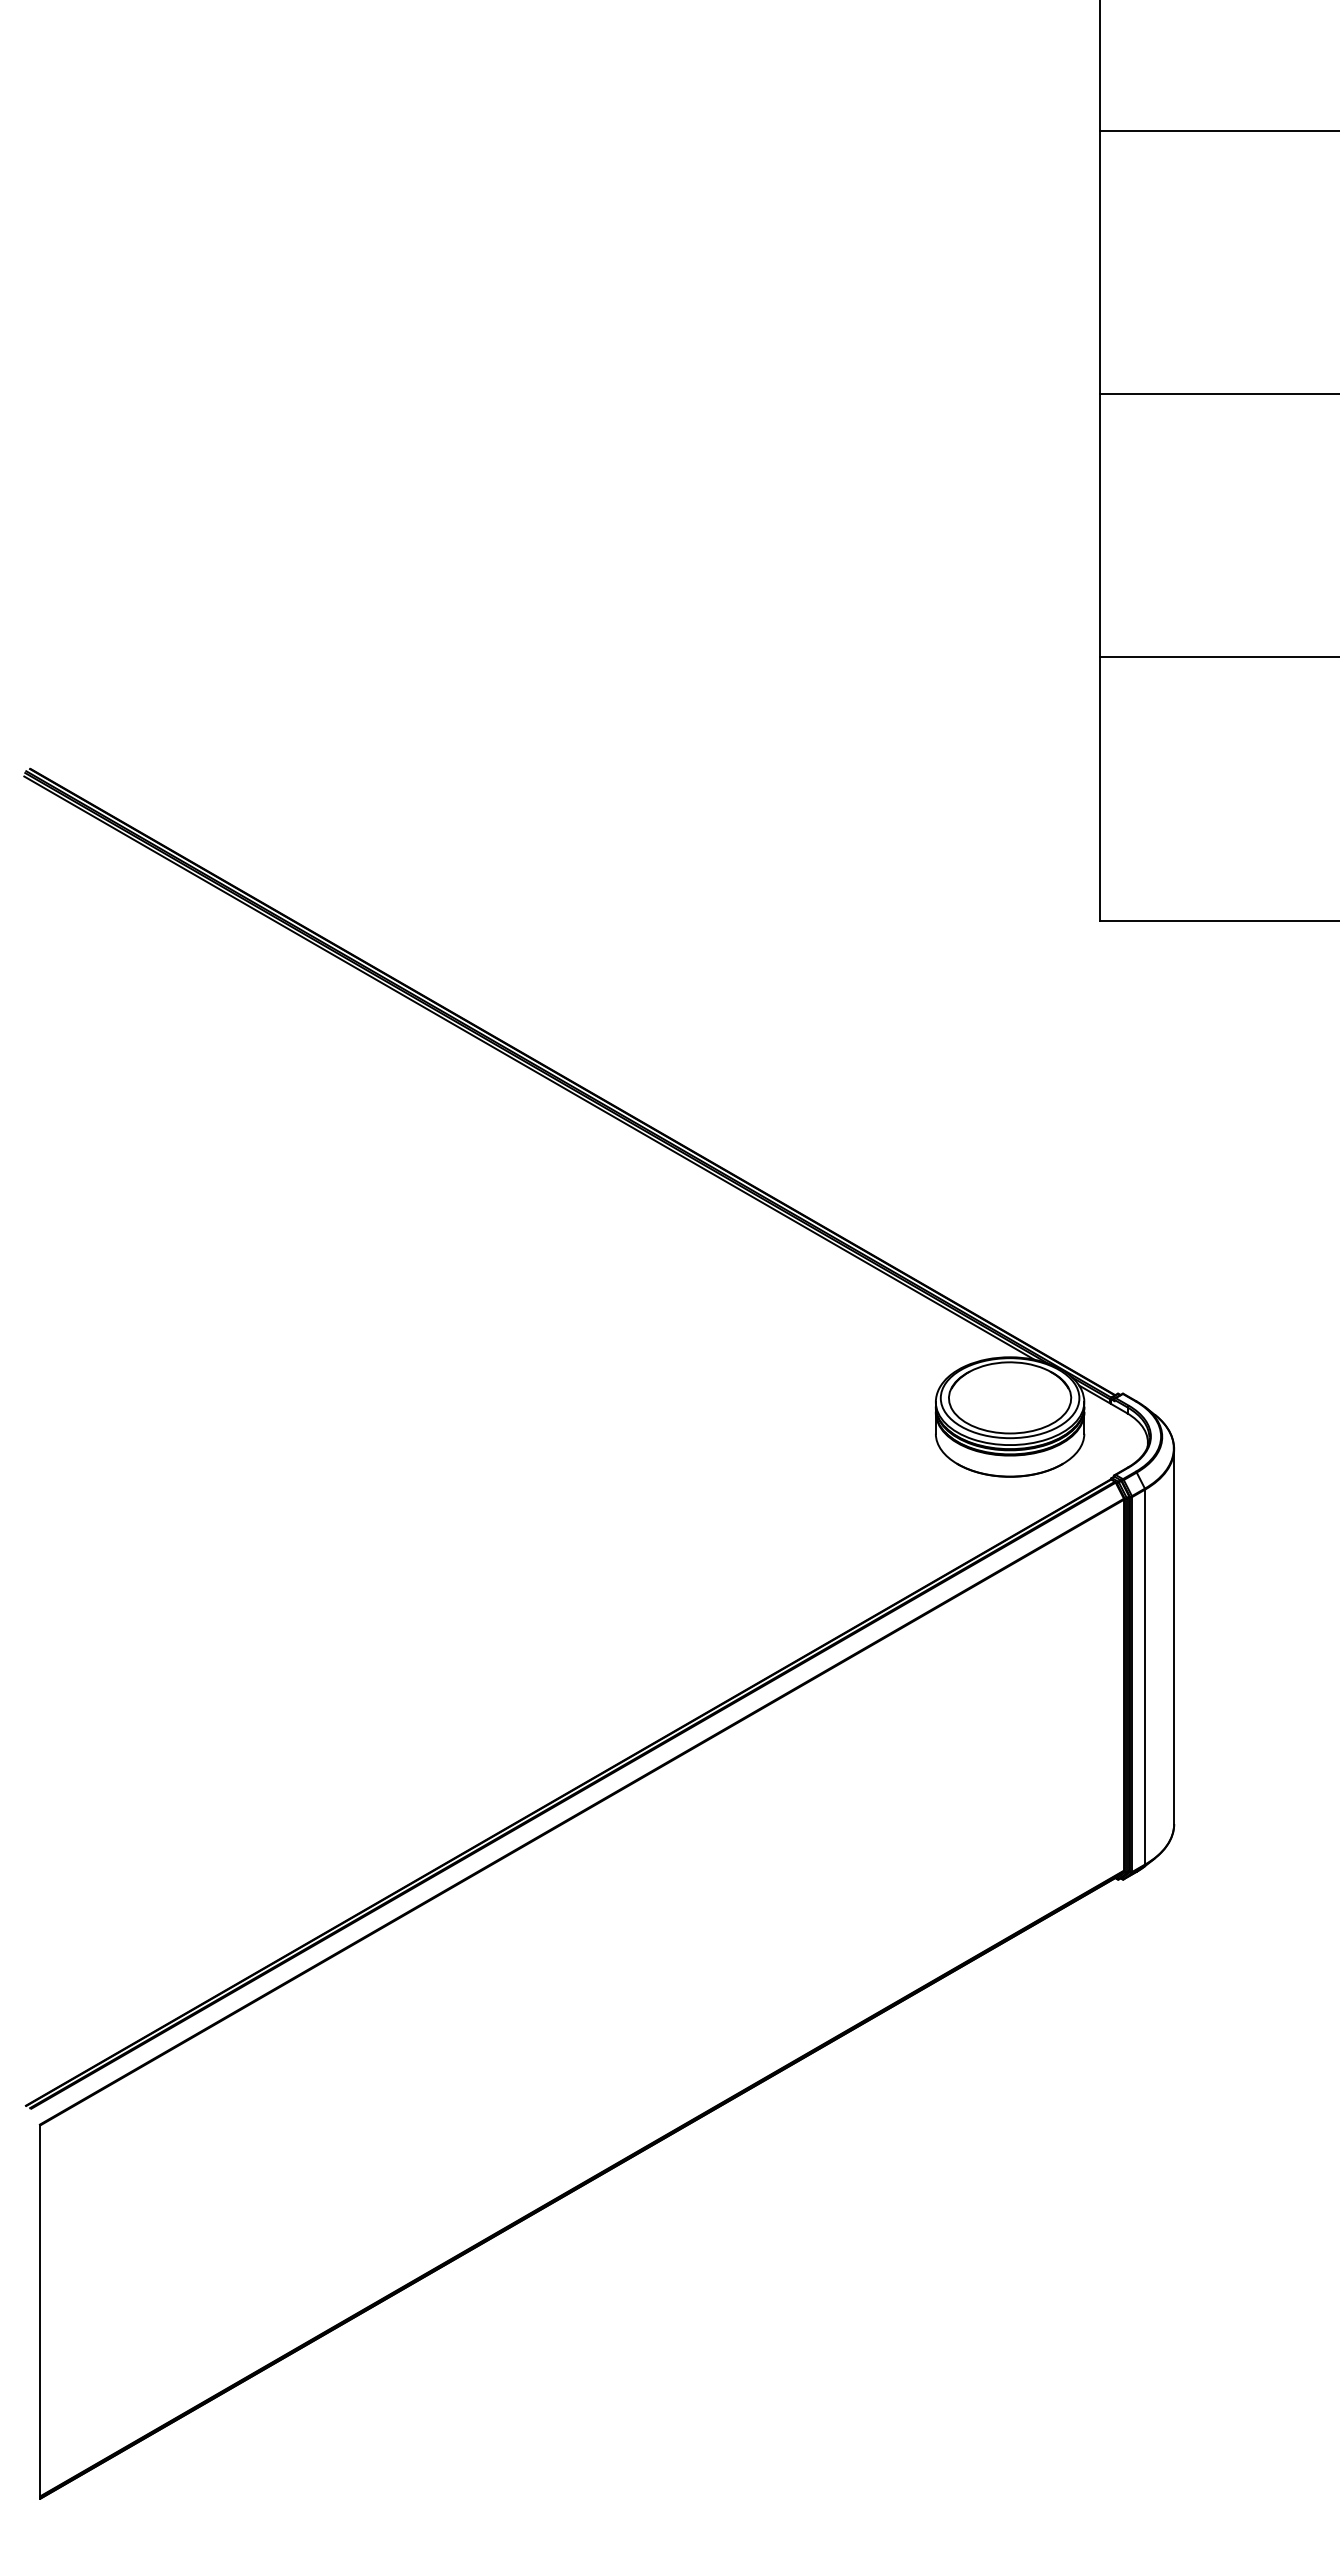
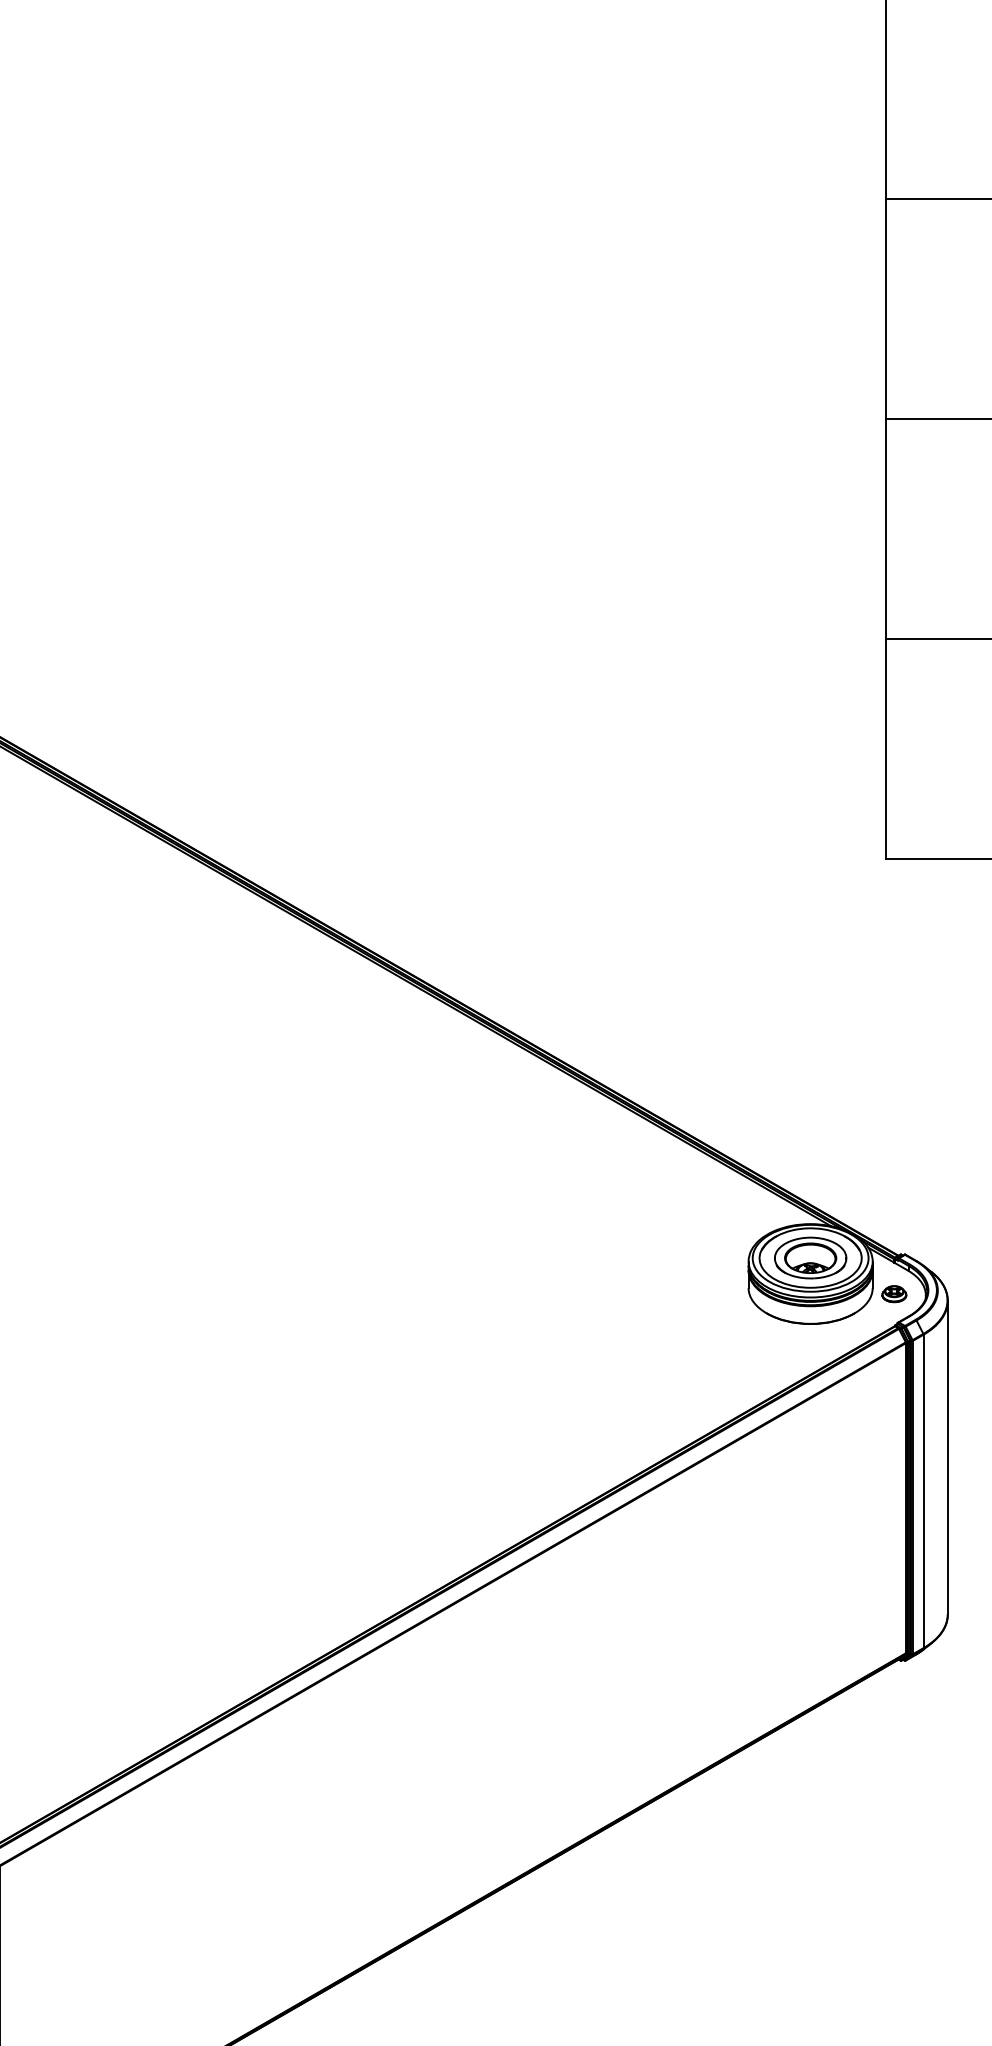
part: (1009, 1397) -> (810, 1257), added
part: (1109, 1440) -> (893, 1293), added

